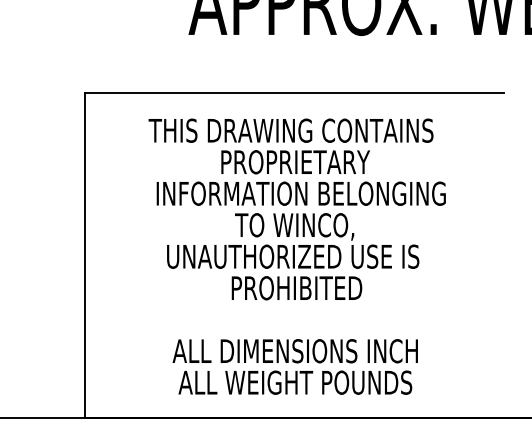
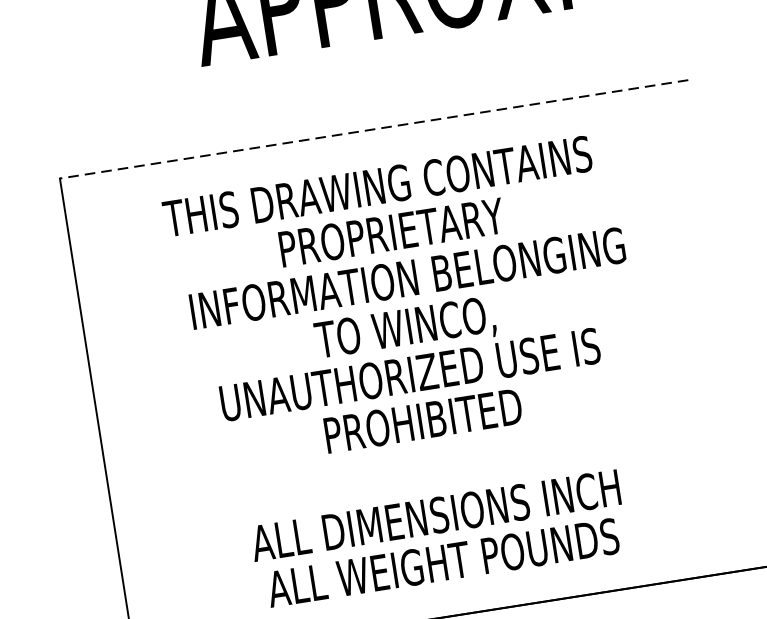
line: (294, 93) -> (373, 129), solid -> dashed

